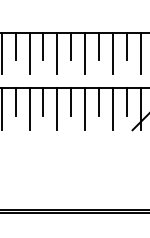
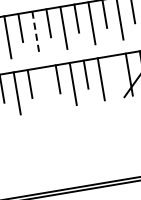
line: (57, 53) -> (36, 32), solid -> dashed
line: (127, 102) -> (114, 70), removed
line: (57, 109) -> (45, 89), removed

